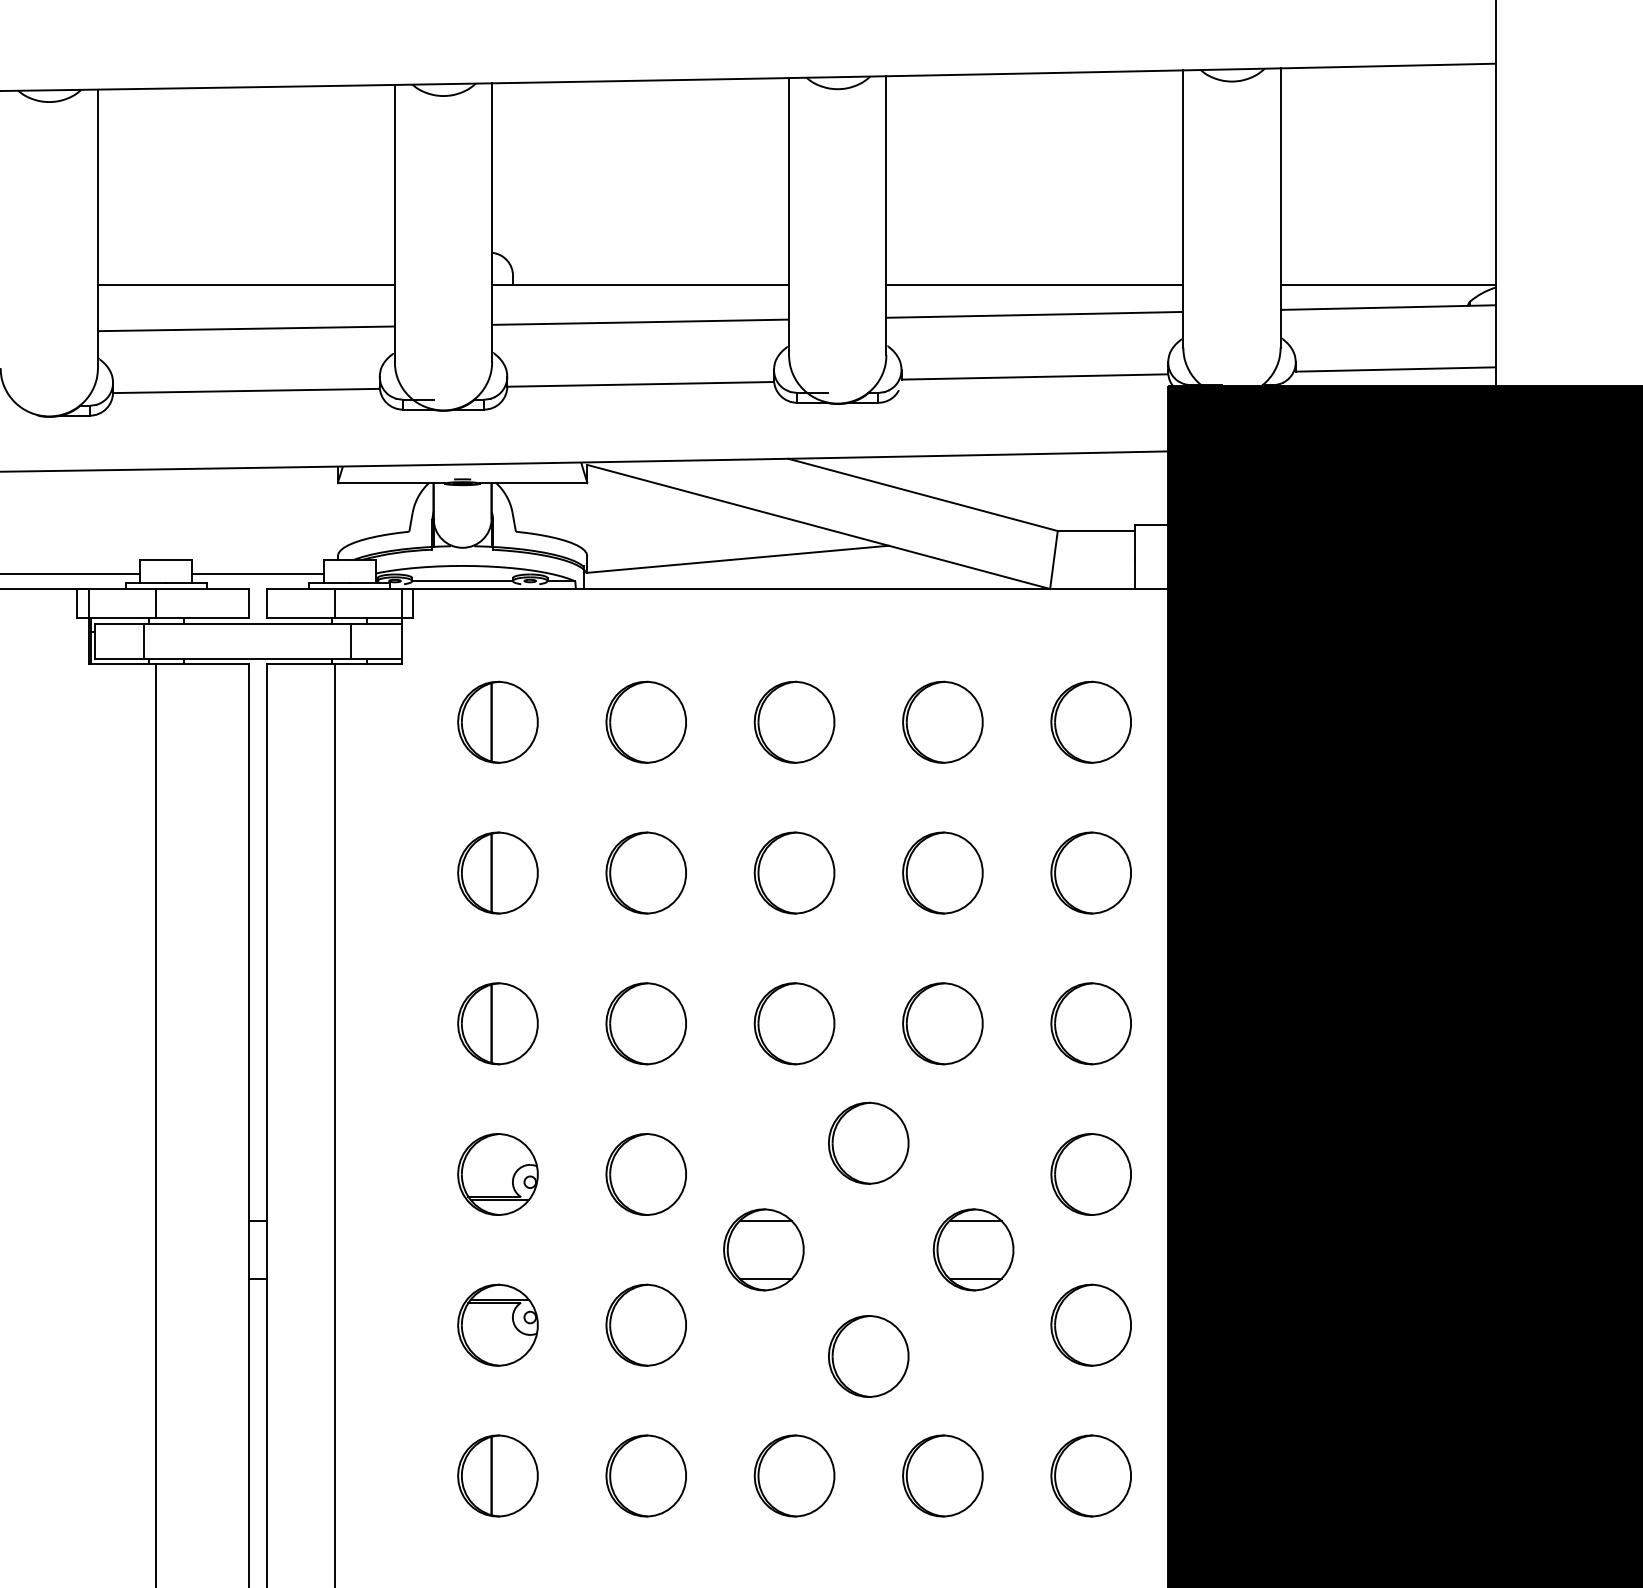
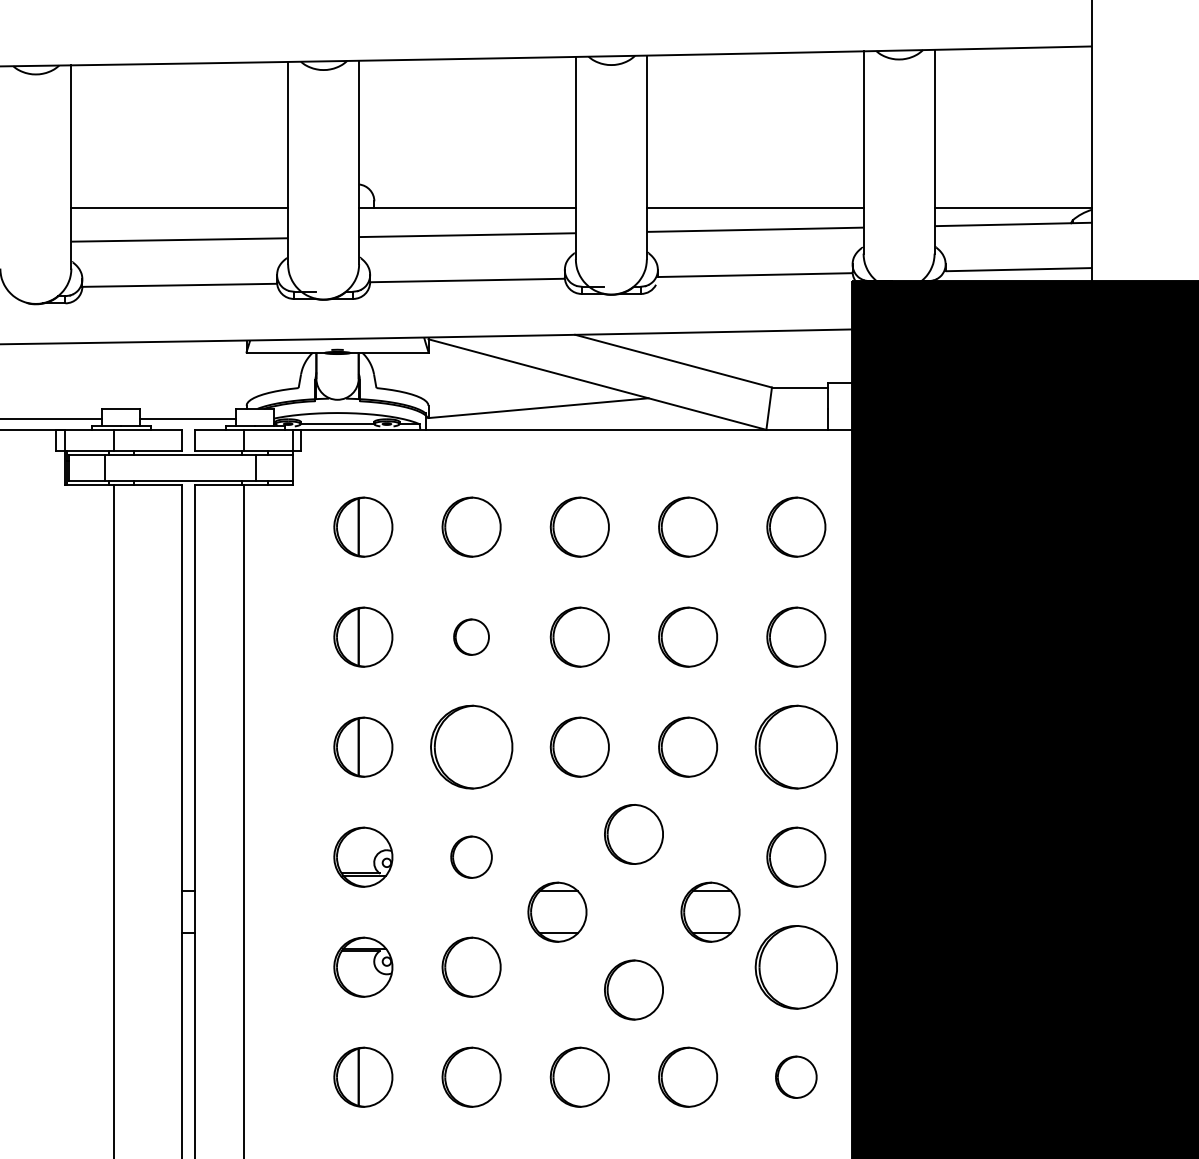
part: (645, 872) -> (471, 636), size x0.6
part: (645, 1023) -> (471, 747), size x1.4
part: (1090, 1023) -> (795, 747), size x1.4
part: (645, 1174) -> (471, 857), size x0.7
part: (1090, 1324) -> (795, 966), size x1.4
part: (1090, 1475) -> (795, 1076), size x0.7

